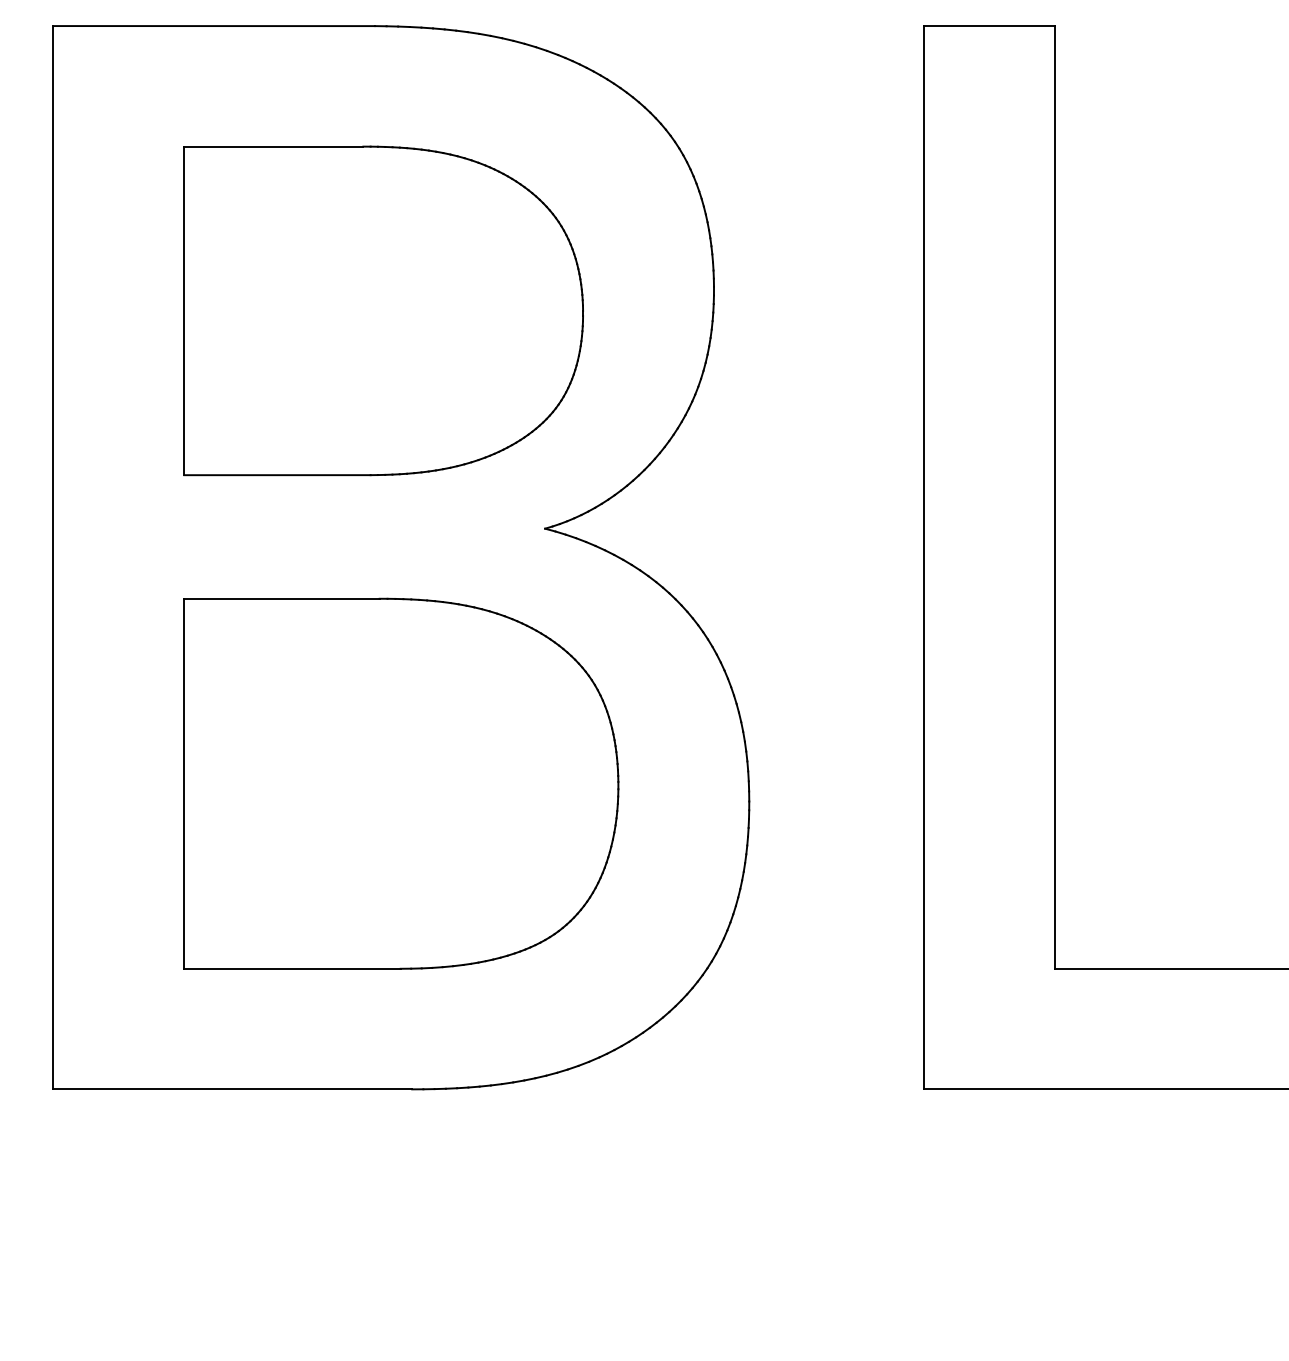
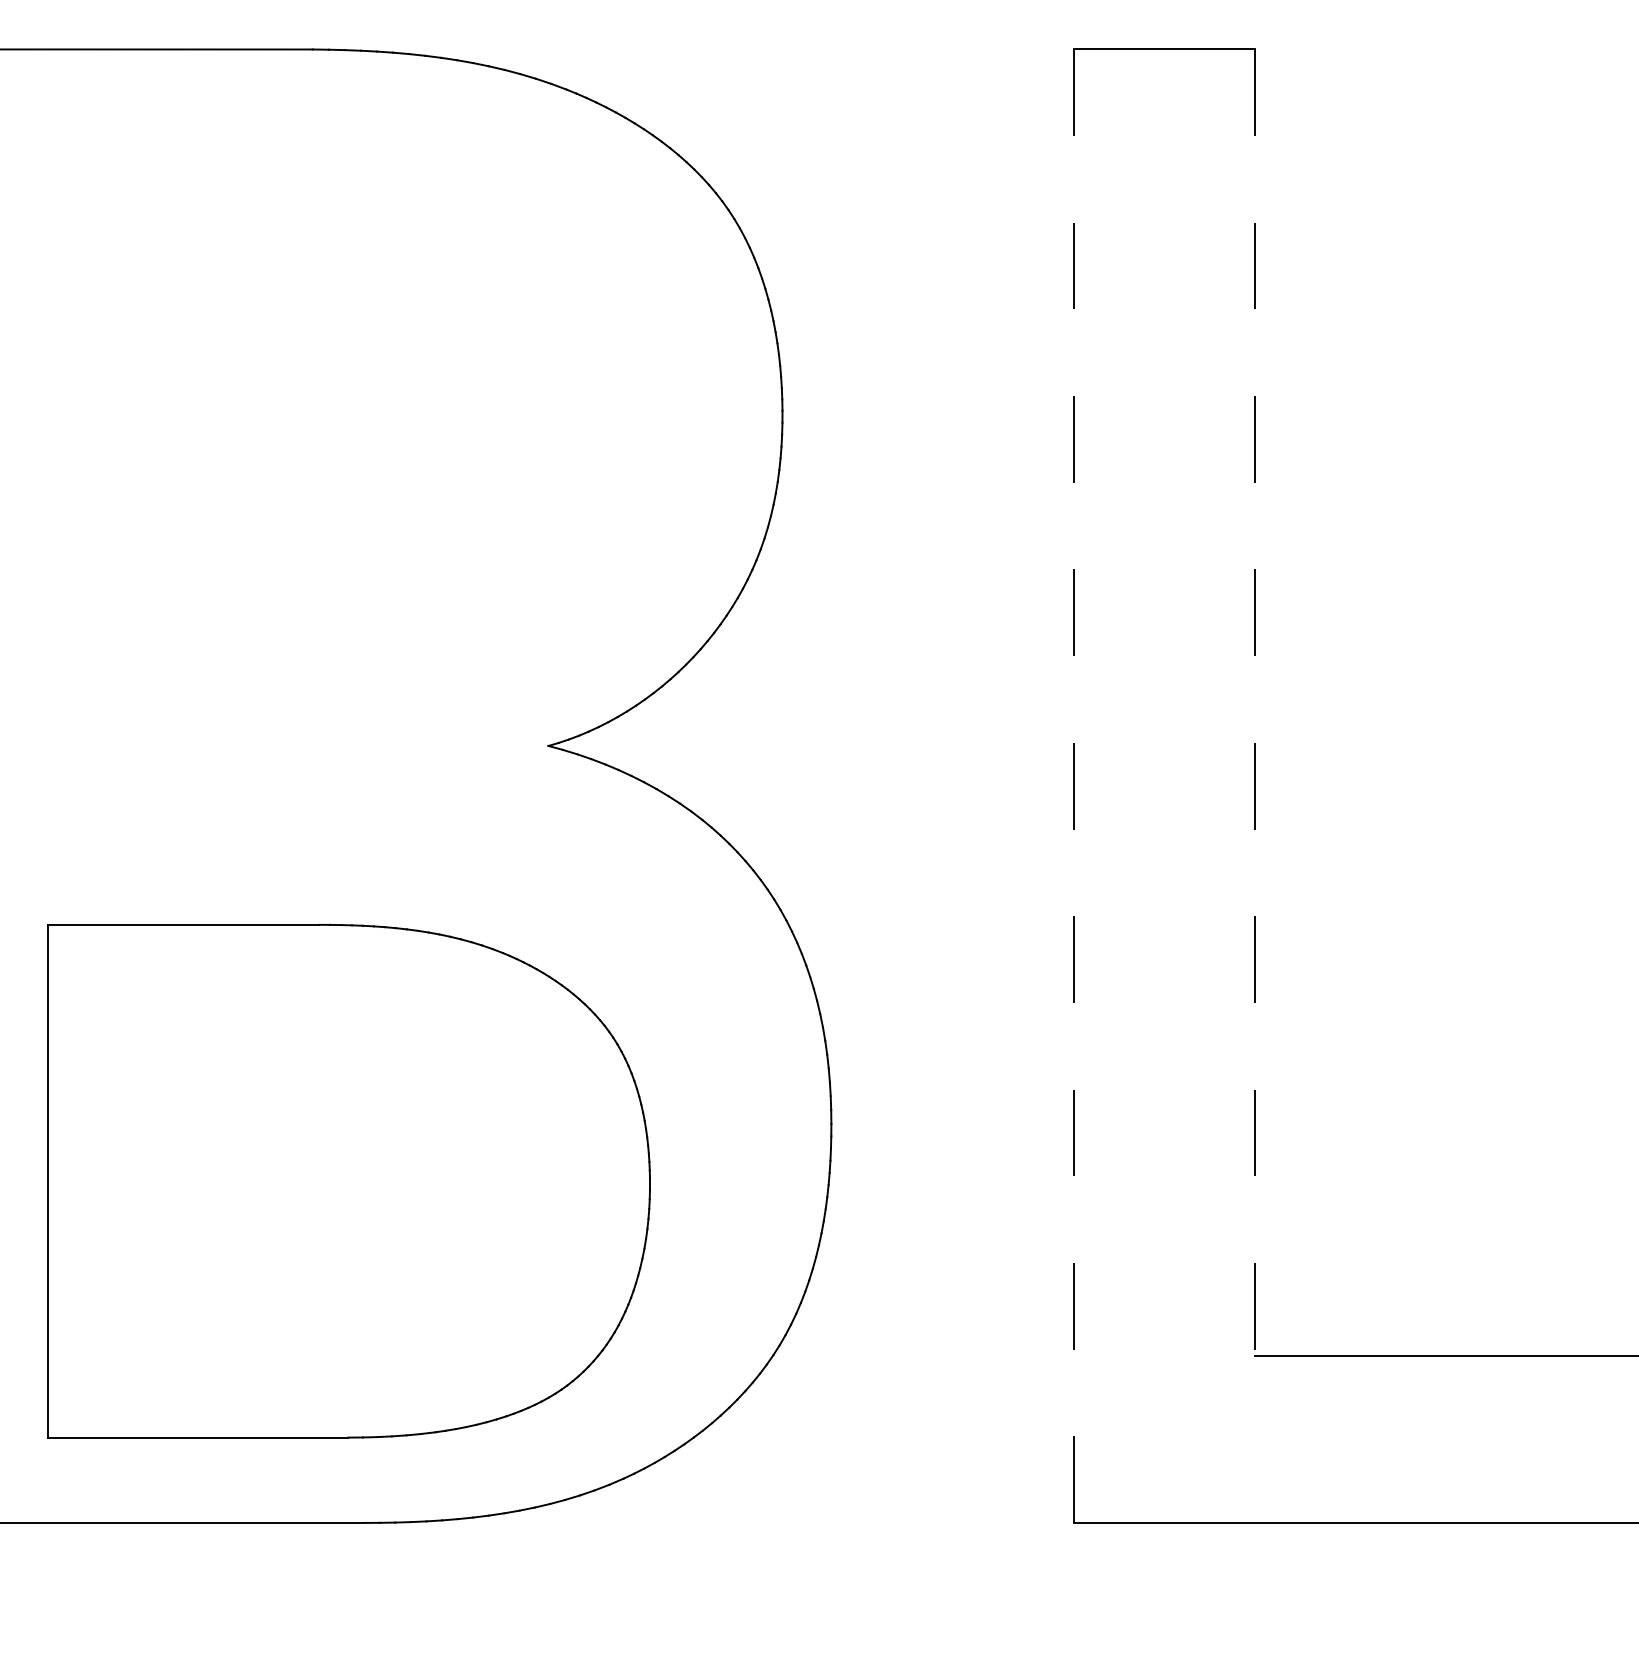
part: (383, 310) -> (324, 443), removed
line: (1055, 497) -> (1255, 702), solid -> dashed
line: (924, 557) -> (1074, 785), solid -> dashed
part: (401, 783) -> (349, 1180), moved

